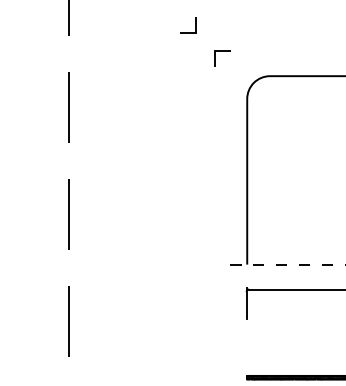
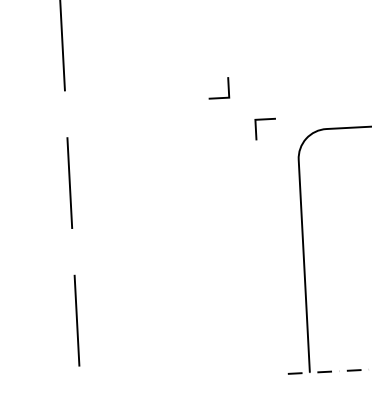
part: (196, 33) -> (230, 98), moved

